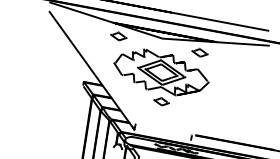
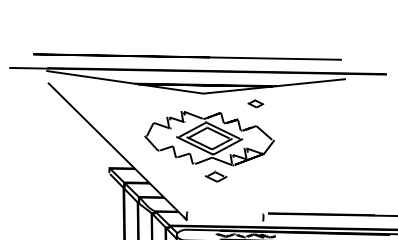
part: (118, 36) -> (144, 100), removed
part: (199, 52) -> (255, 103), size x0.7

